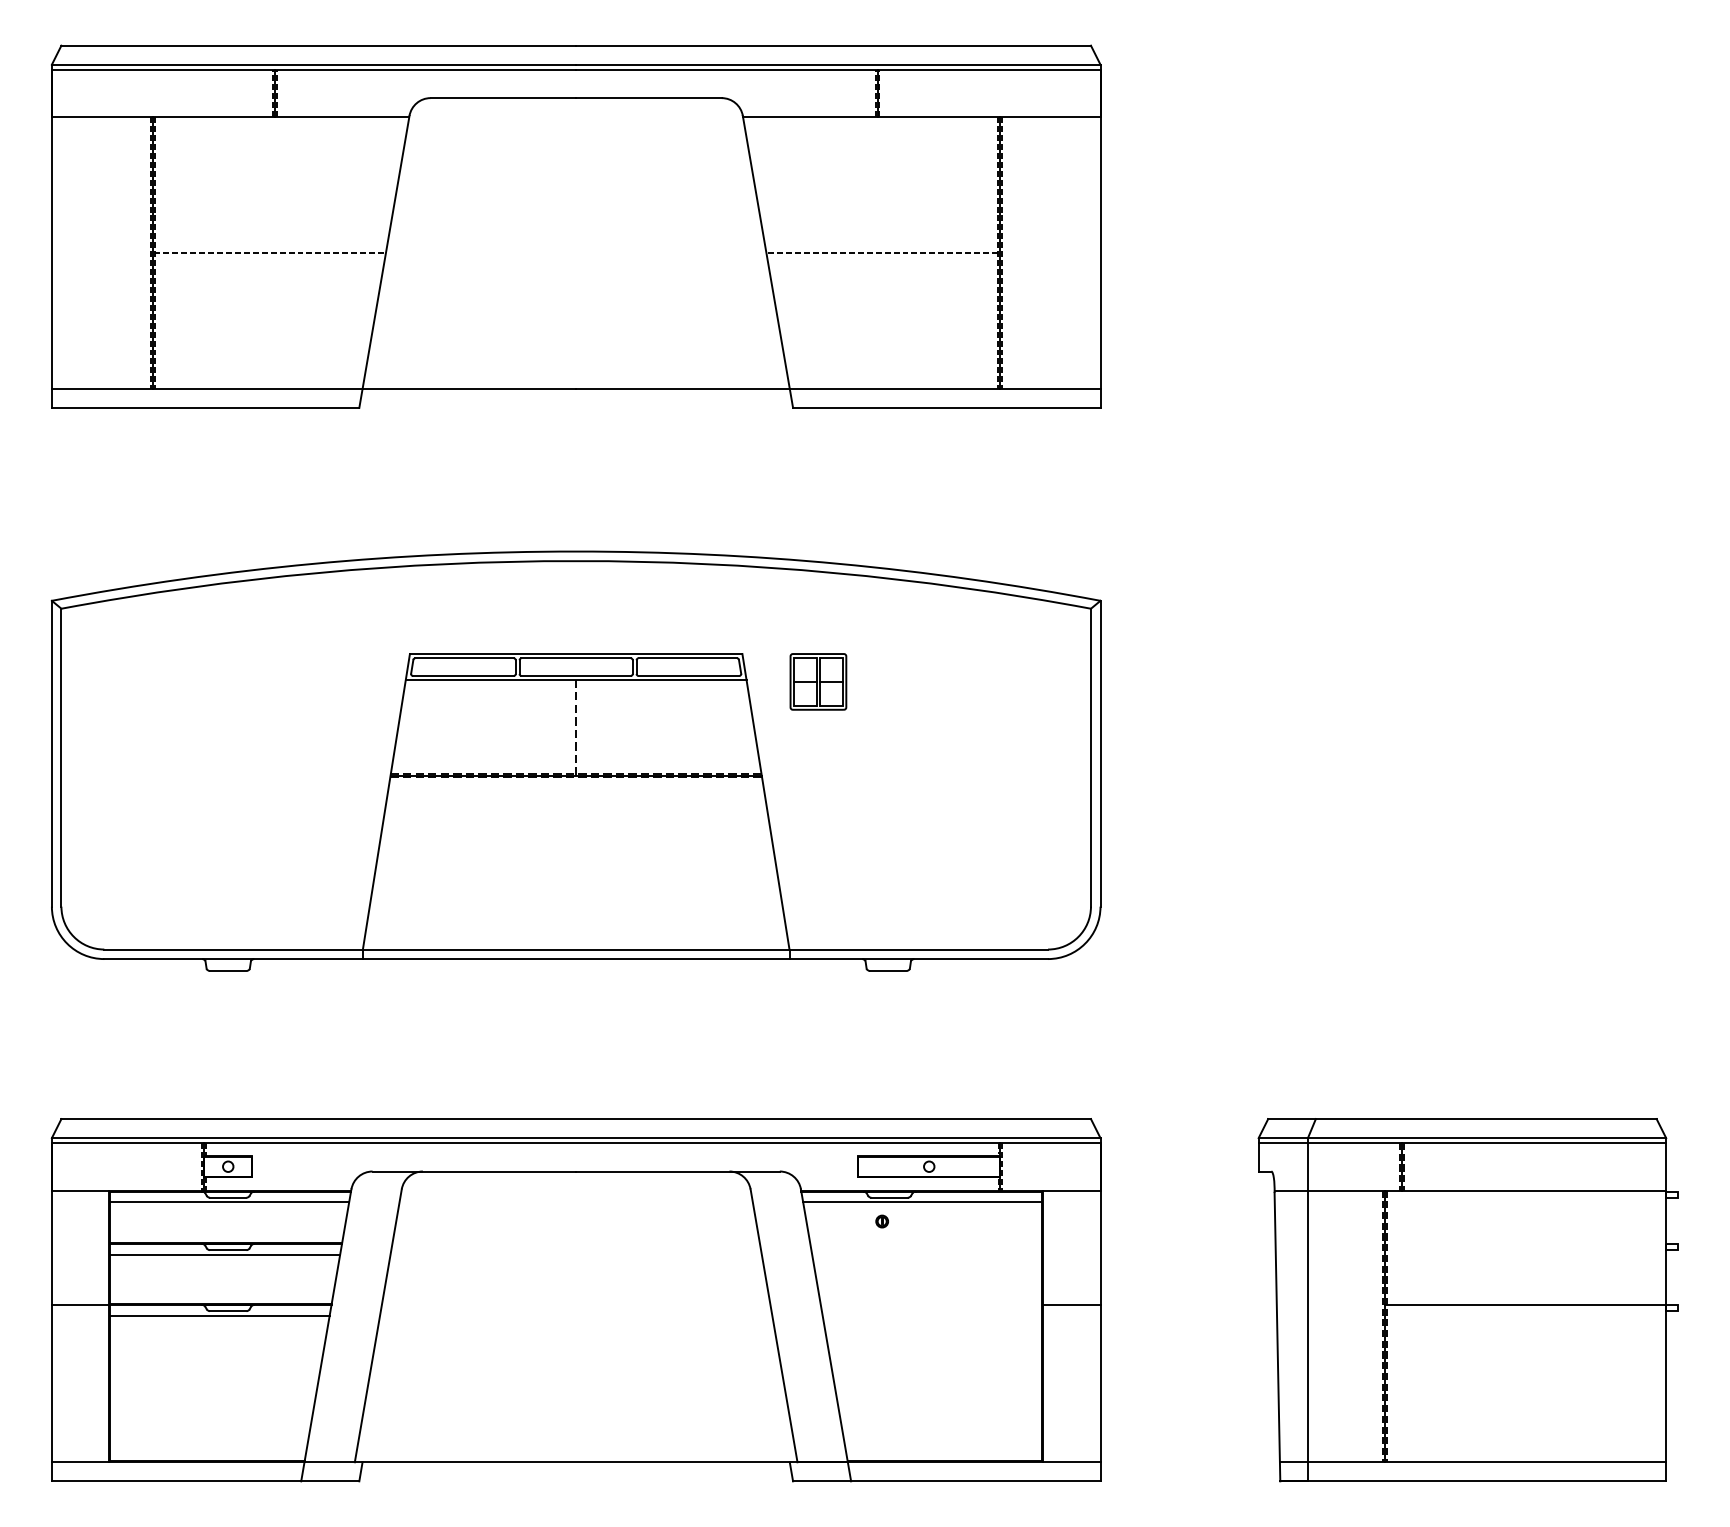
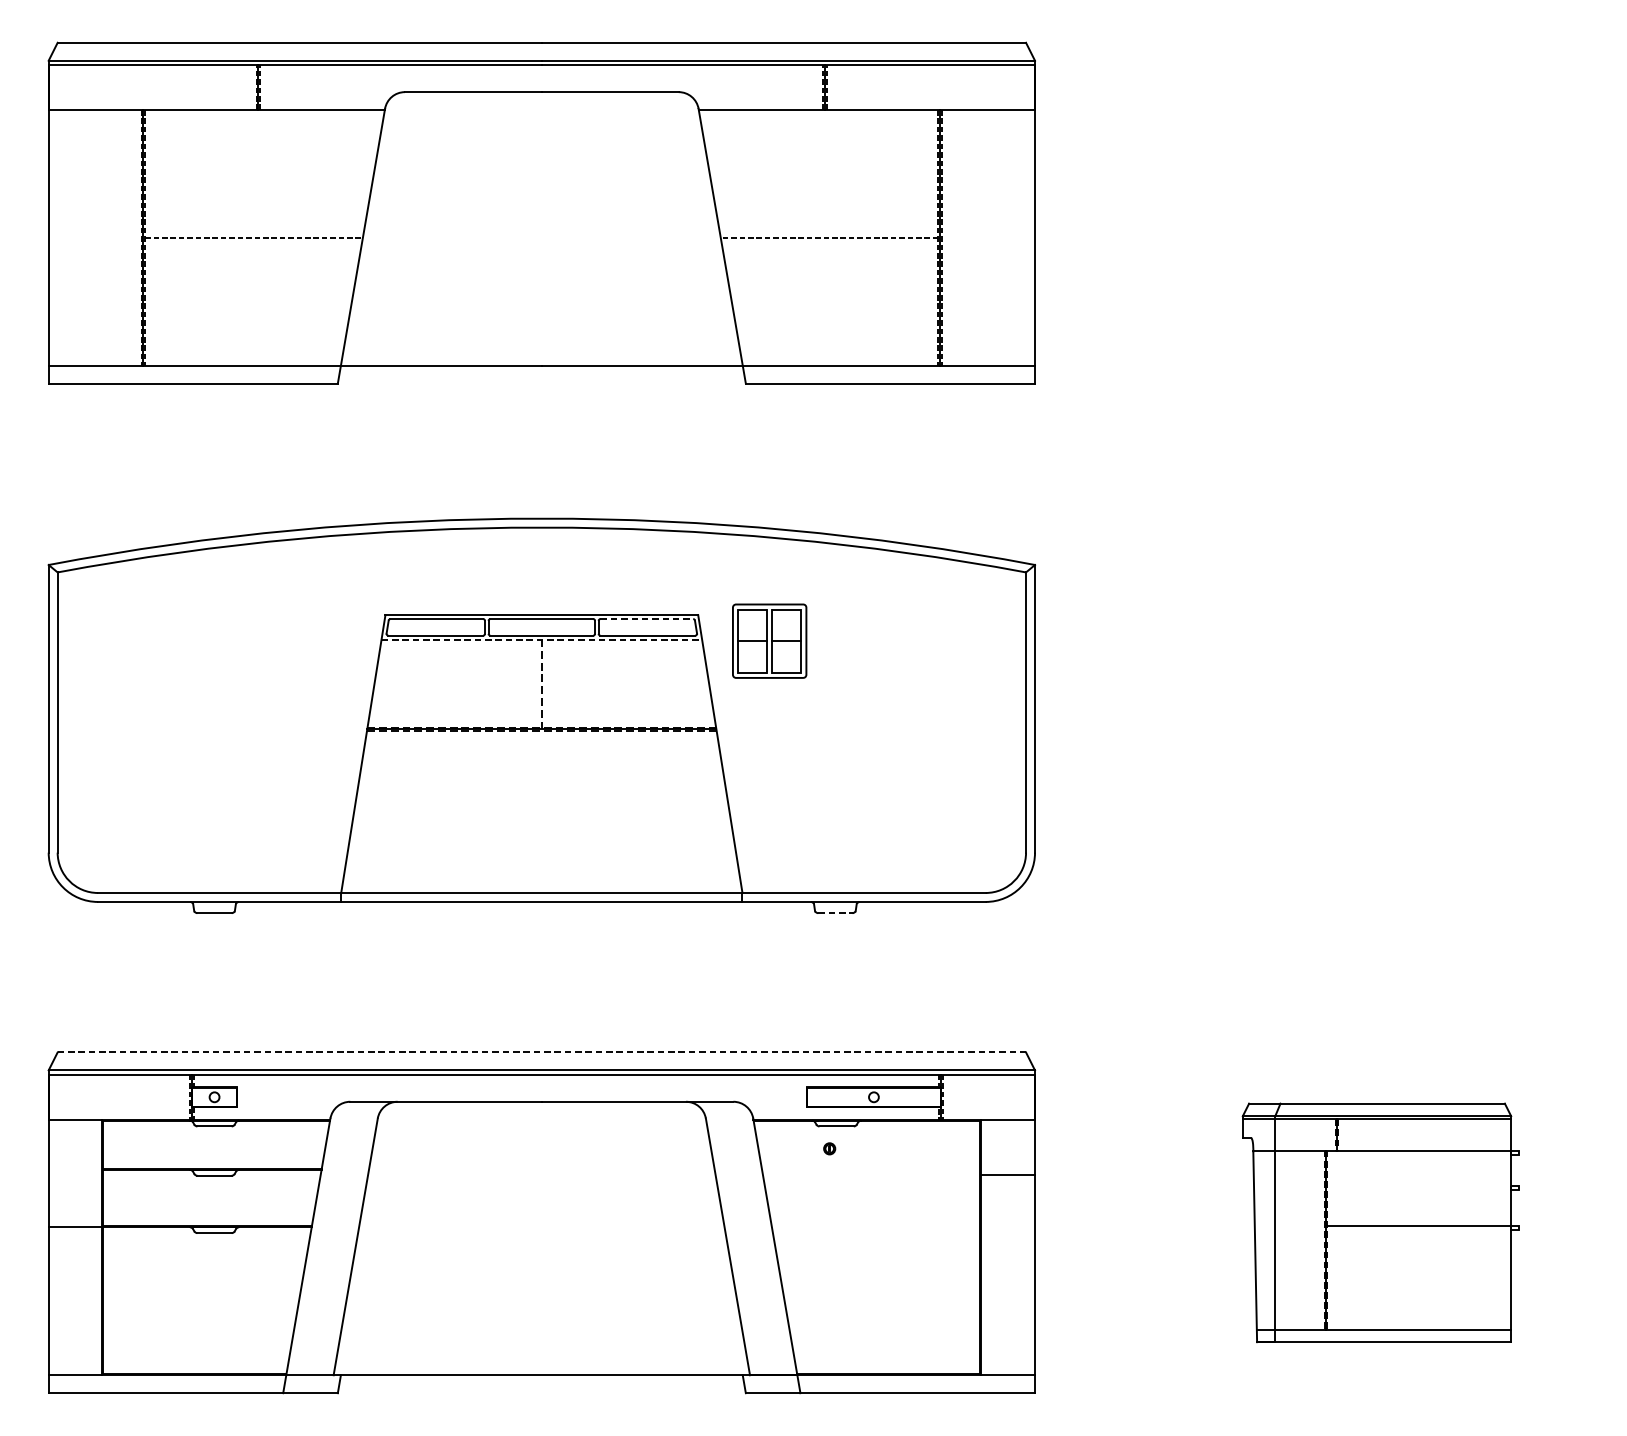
line: (688, 658) -> (647, 619), solid -> dashed
line: (576, 680) -> (542, 639), solid -> dashed
part: (818, 681) -> (769, 640), size x1.4
line: (888, 970) -> (835, 912), solid -> dashed
line: (576, 1119) -> (542, 1052), solid -> dashed
line: (229, 1202) -> (215, 1130), removed
line: (922, 1202) -> (867, 1130), removed
line: (225, 1254) -> (211, 1179), removed
part: (1467, 1300) -> (1380, 1223), size x0.7
line: (1071, 1304) -> (1007, 1174), moved
line: (219, 1315) -> (206, 1237), removed

